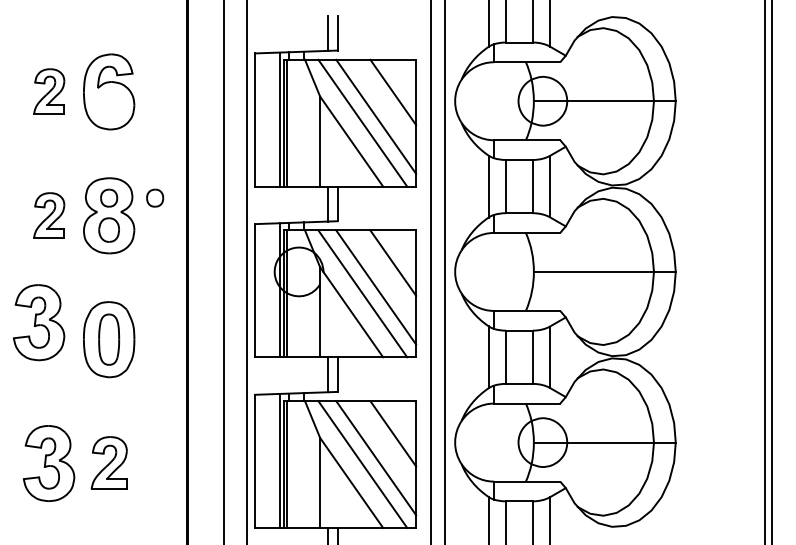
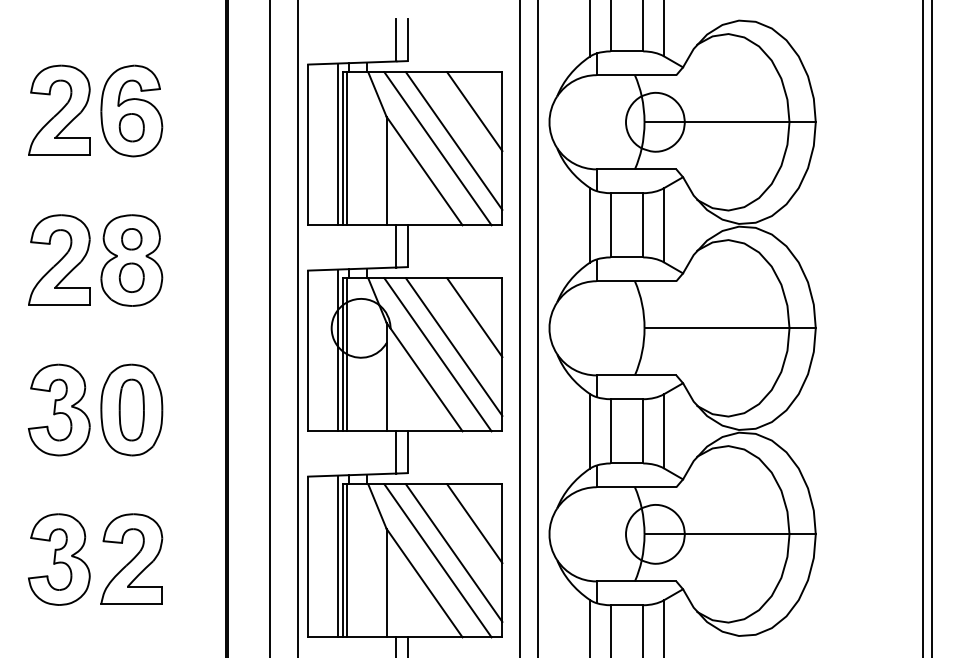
part: (49, 91) -> (59, 110), size x1.67
part: (108, 105) -> (131, 127), added
part: (155, 197) -> (187, 238), removed
part: (49, 215) -> (59, 260), size x1.67
part: (39, 322) -> (59, 409), moved
part: (109, 462) -> (132, 558), size x1.43

